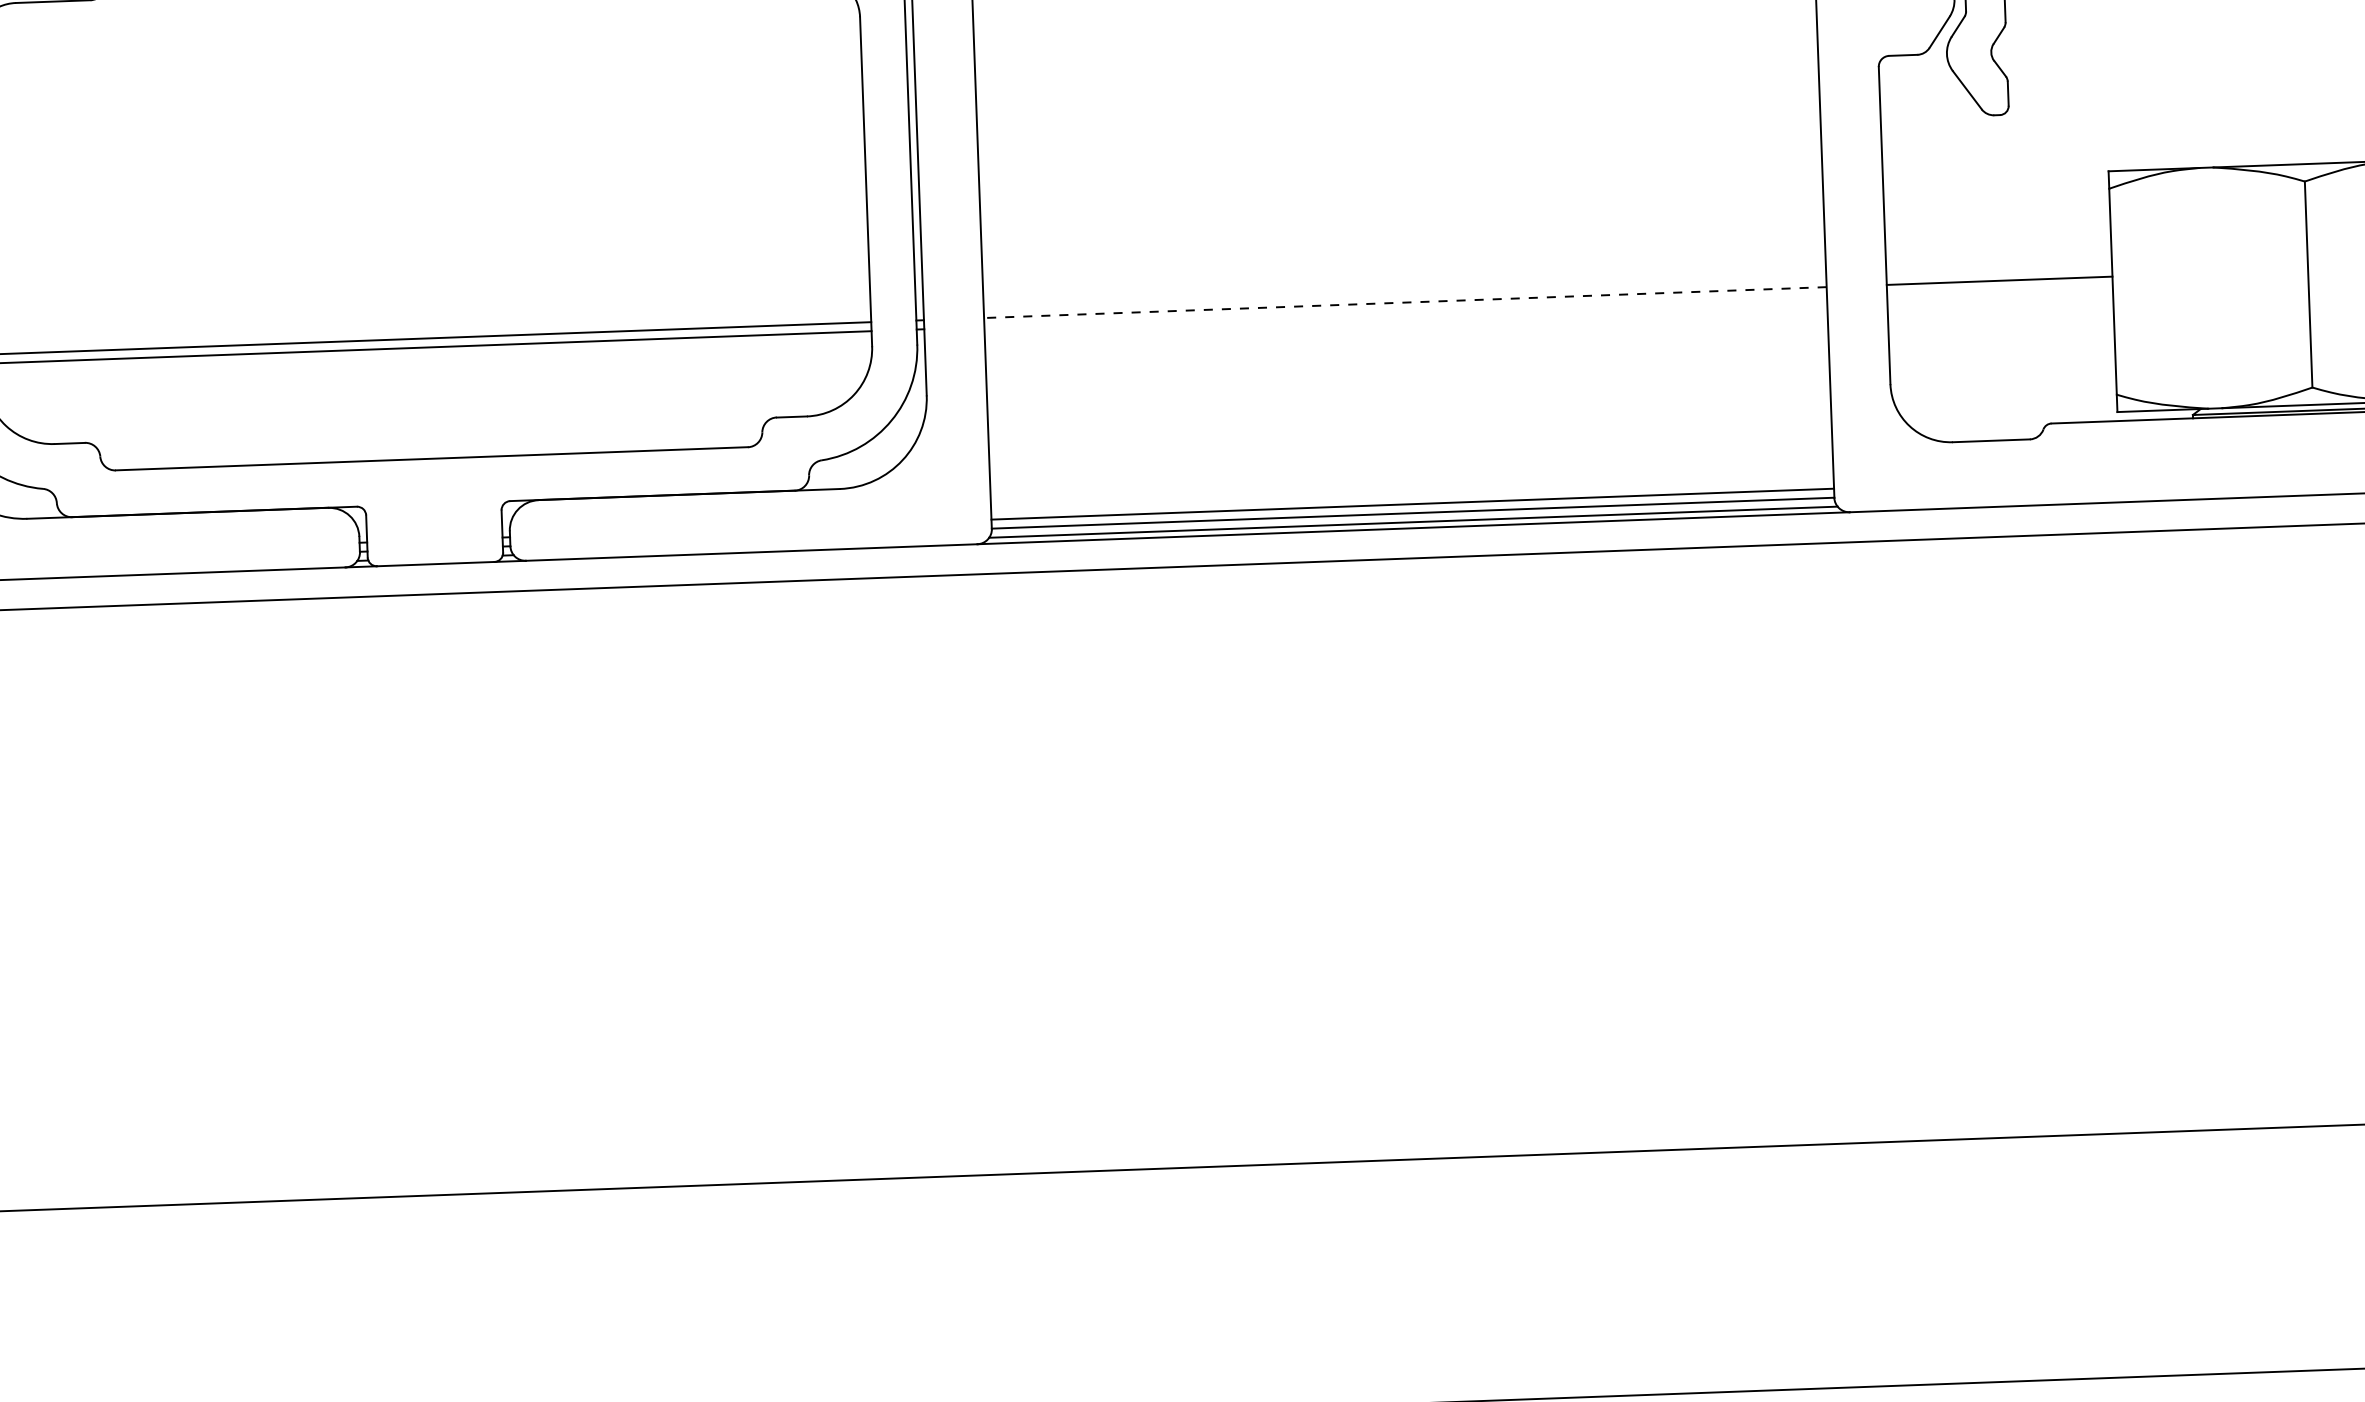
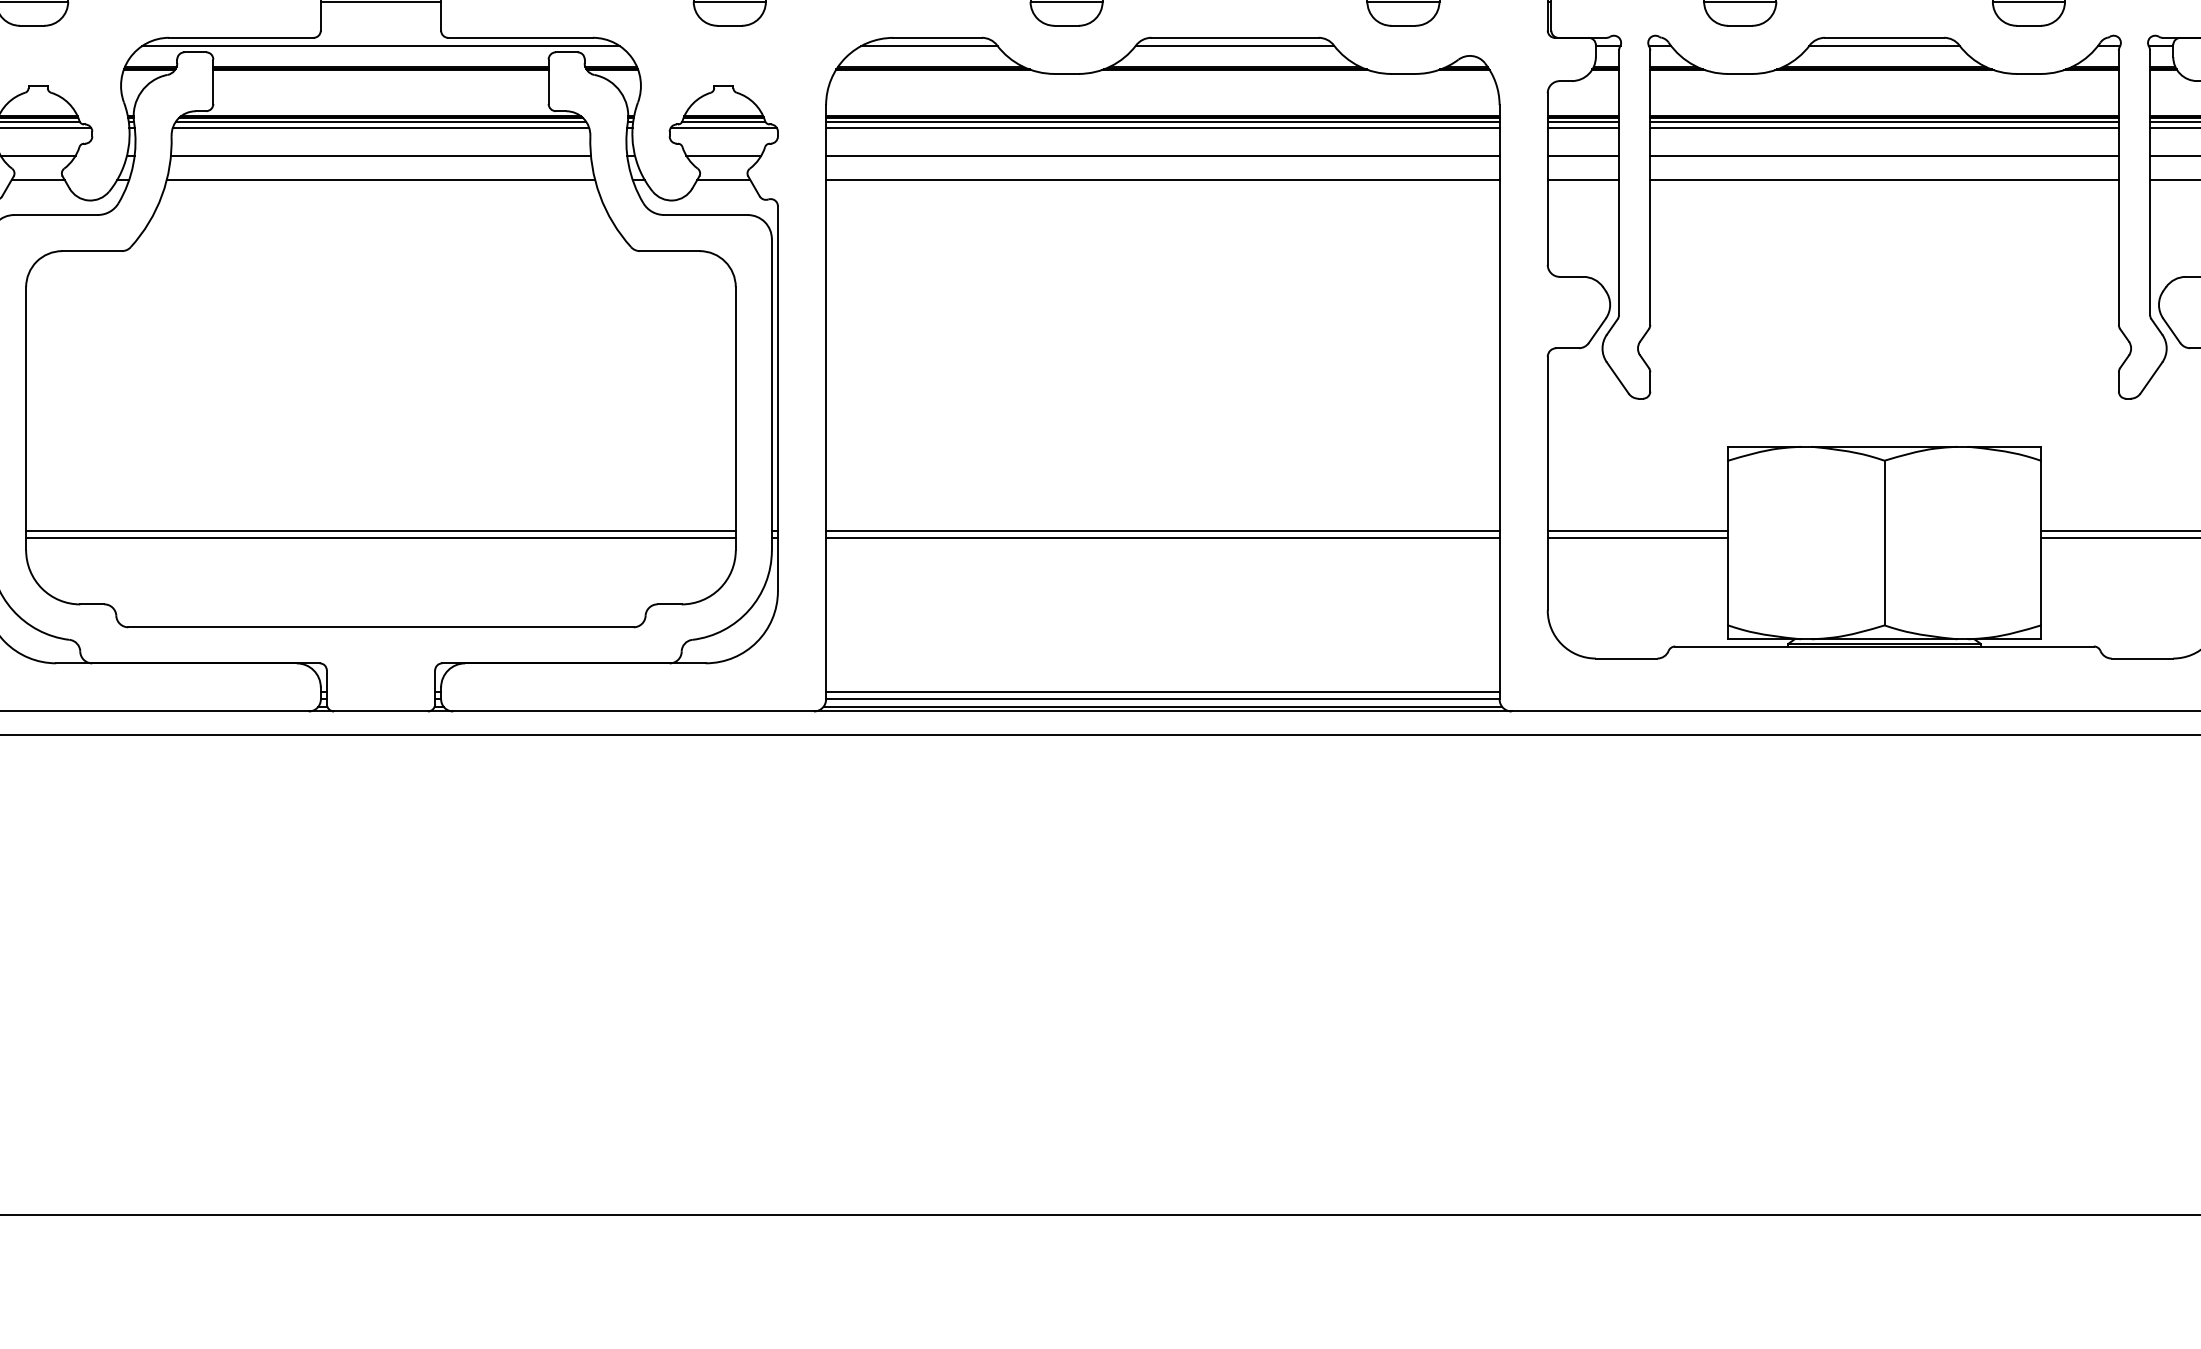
line: (1999, 290) -> (1637, 538), added
line: (1404, 303) -> (1162, 531), dashed -> solid
line: (1405, 311) -> (1162, 538), added

